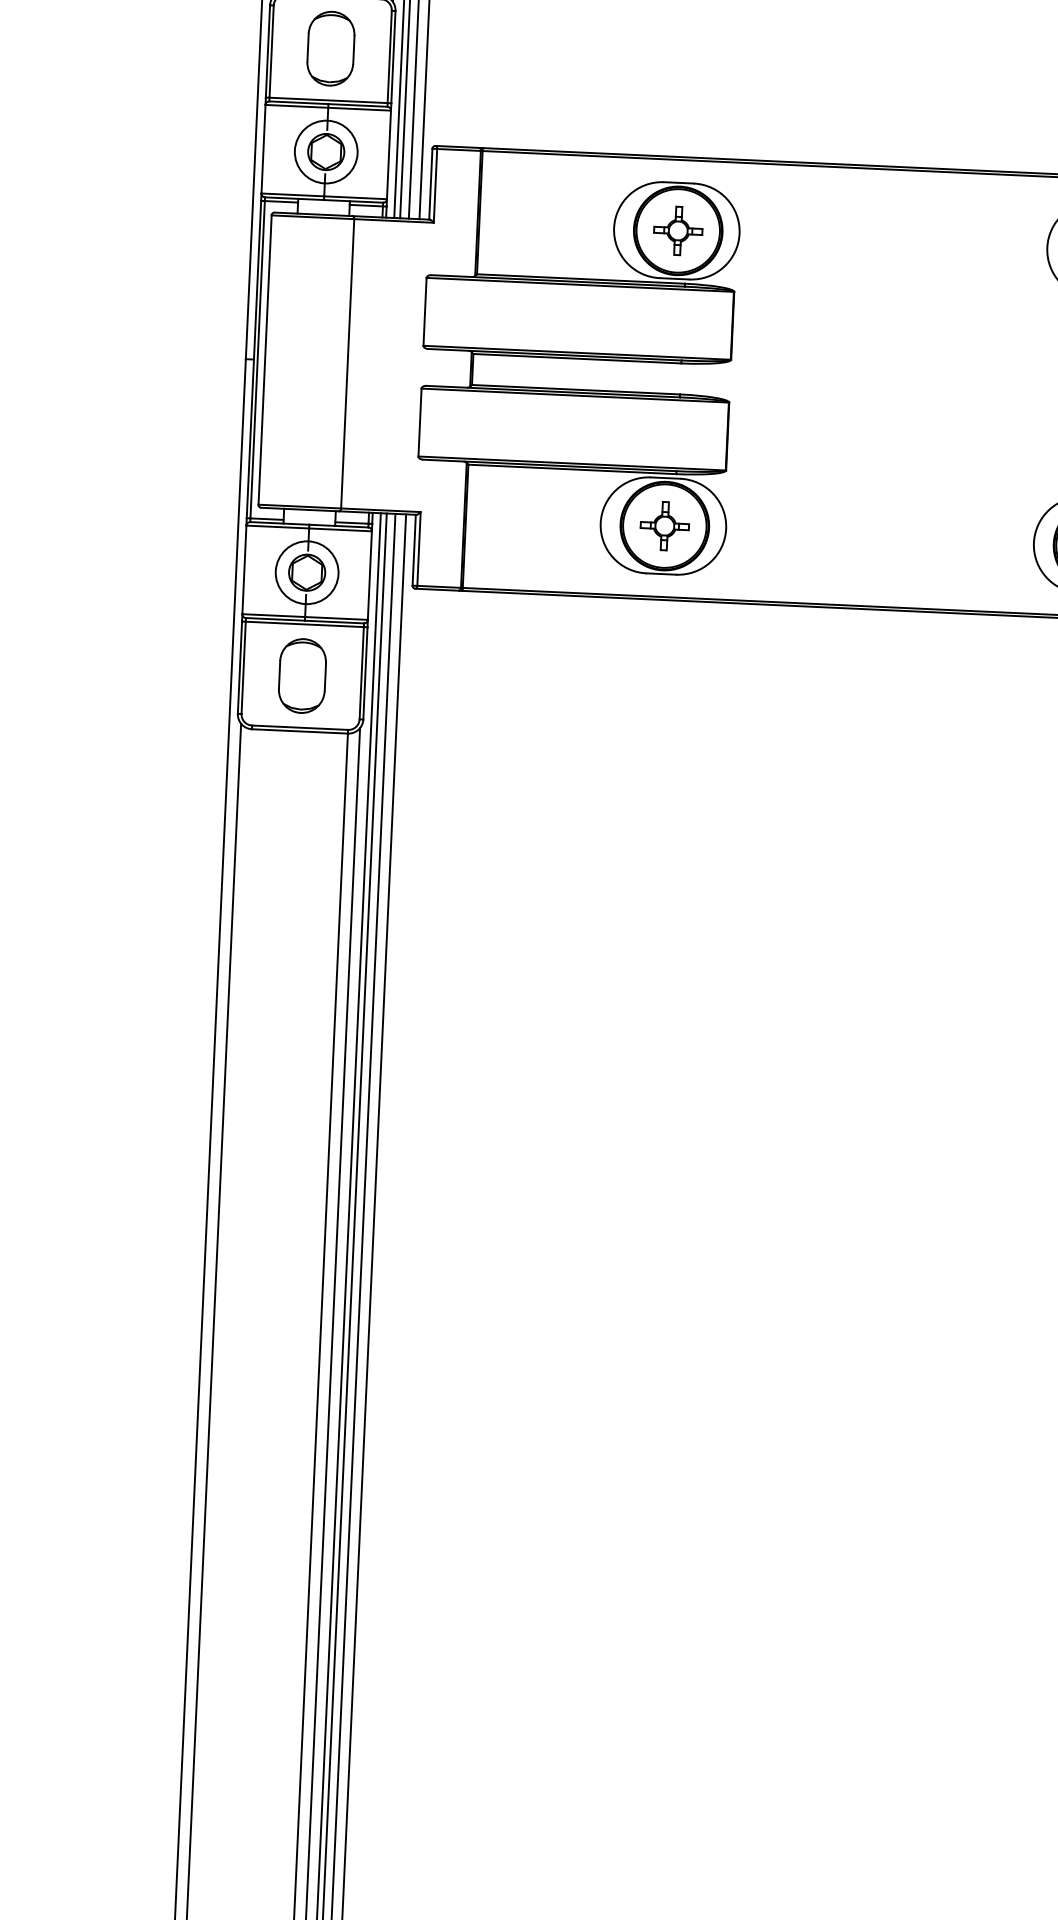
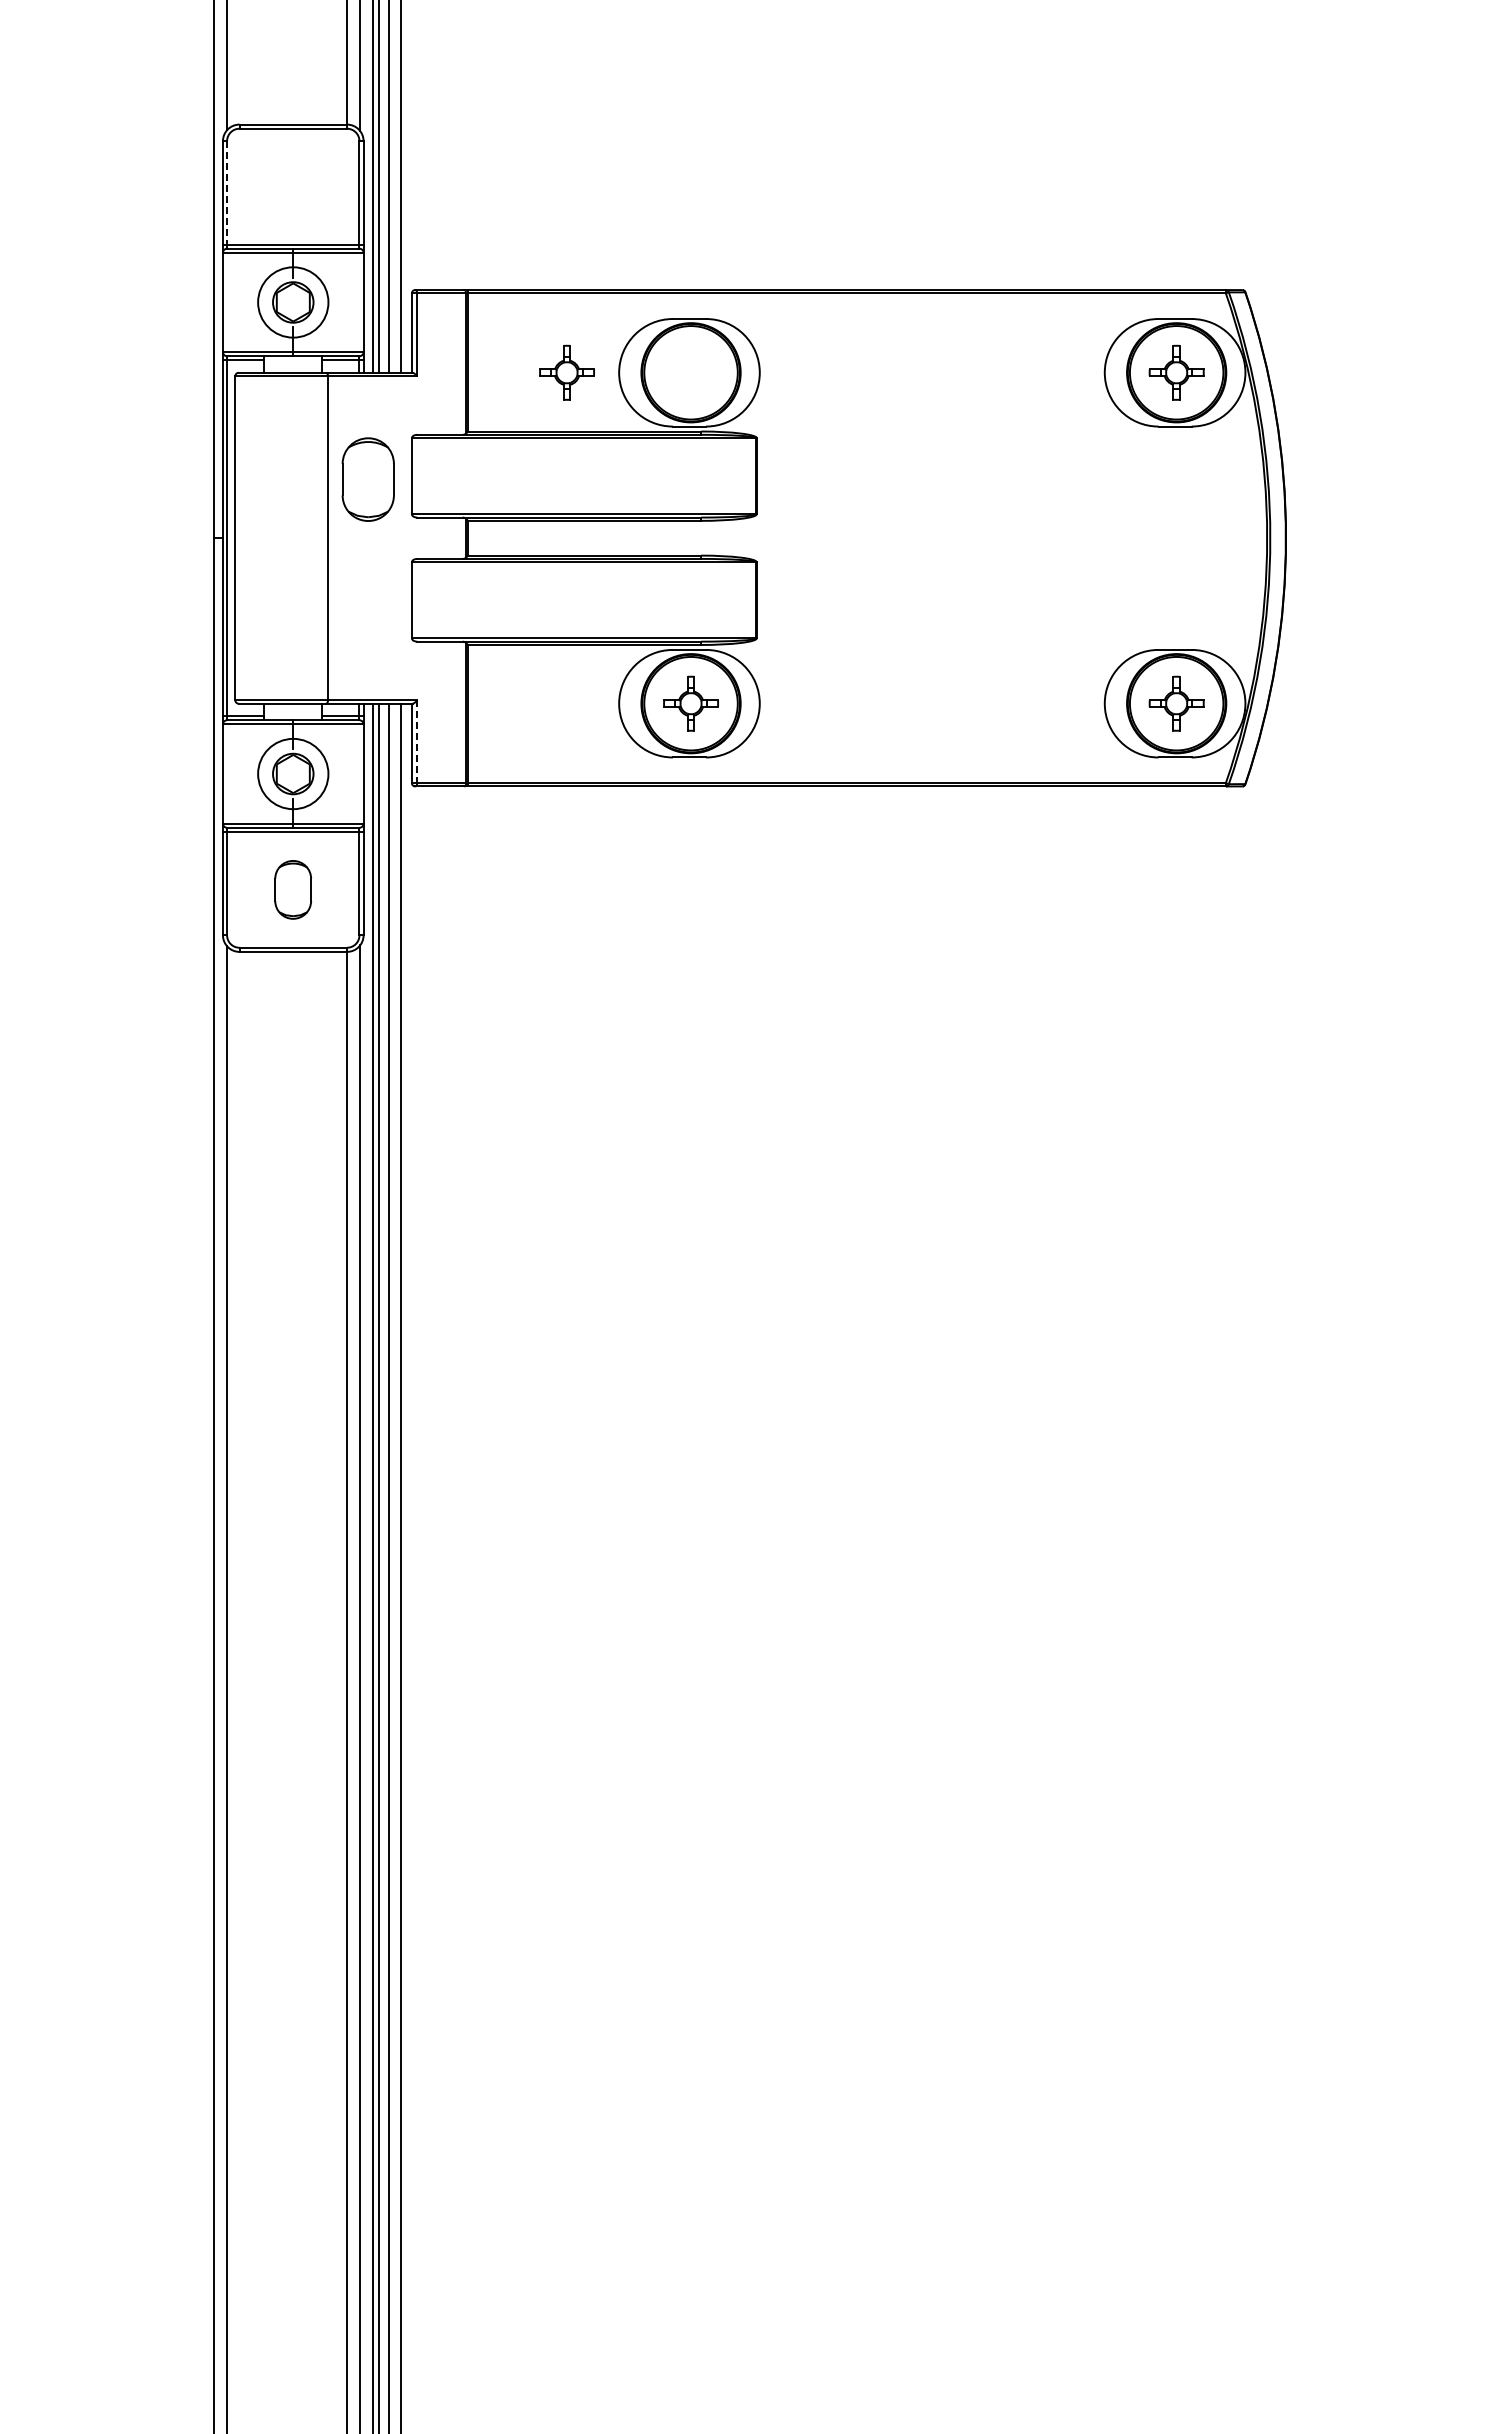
part: (330, 48) -> (367, 479), moved
line: (272, 51) -> (227, 192), solid -> dashed
part: (677, 230) -> (566, 372), moved
line: (419, 549) -> (417, 742), solid -> dashed
part: (301, 675) -> (292, 889), size x0.7

